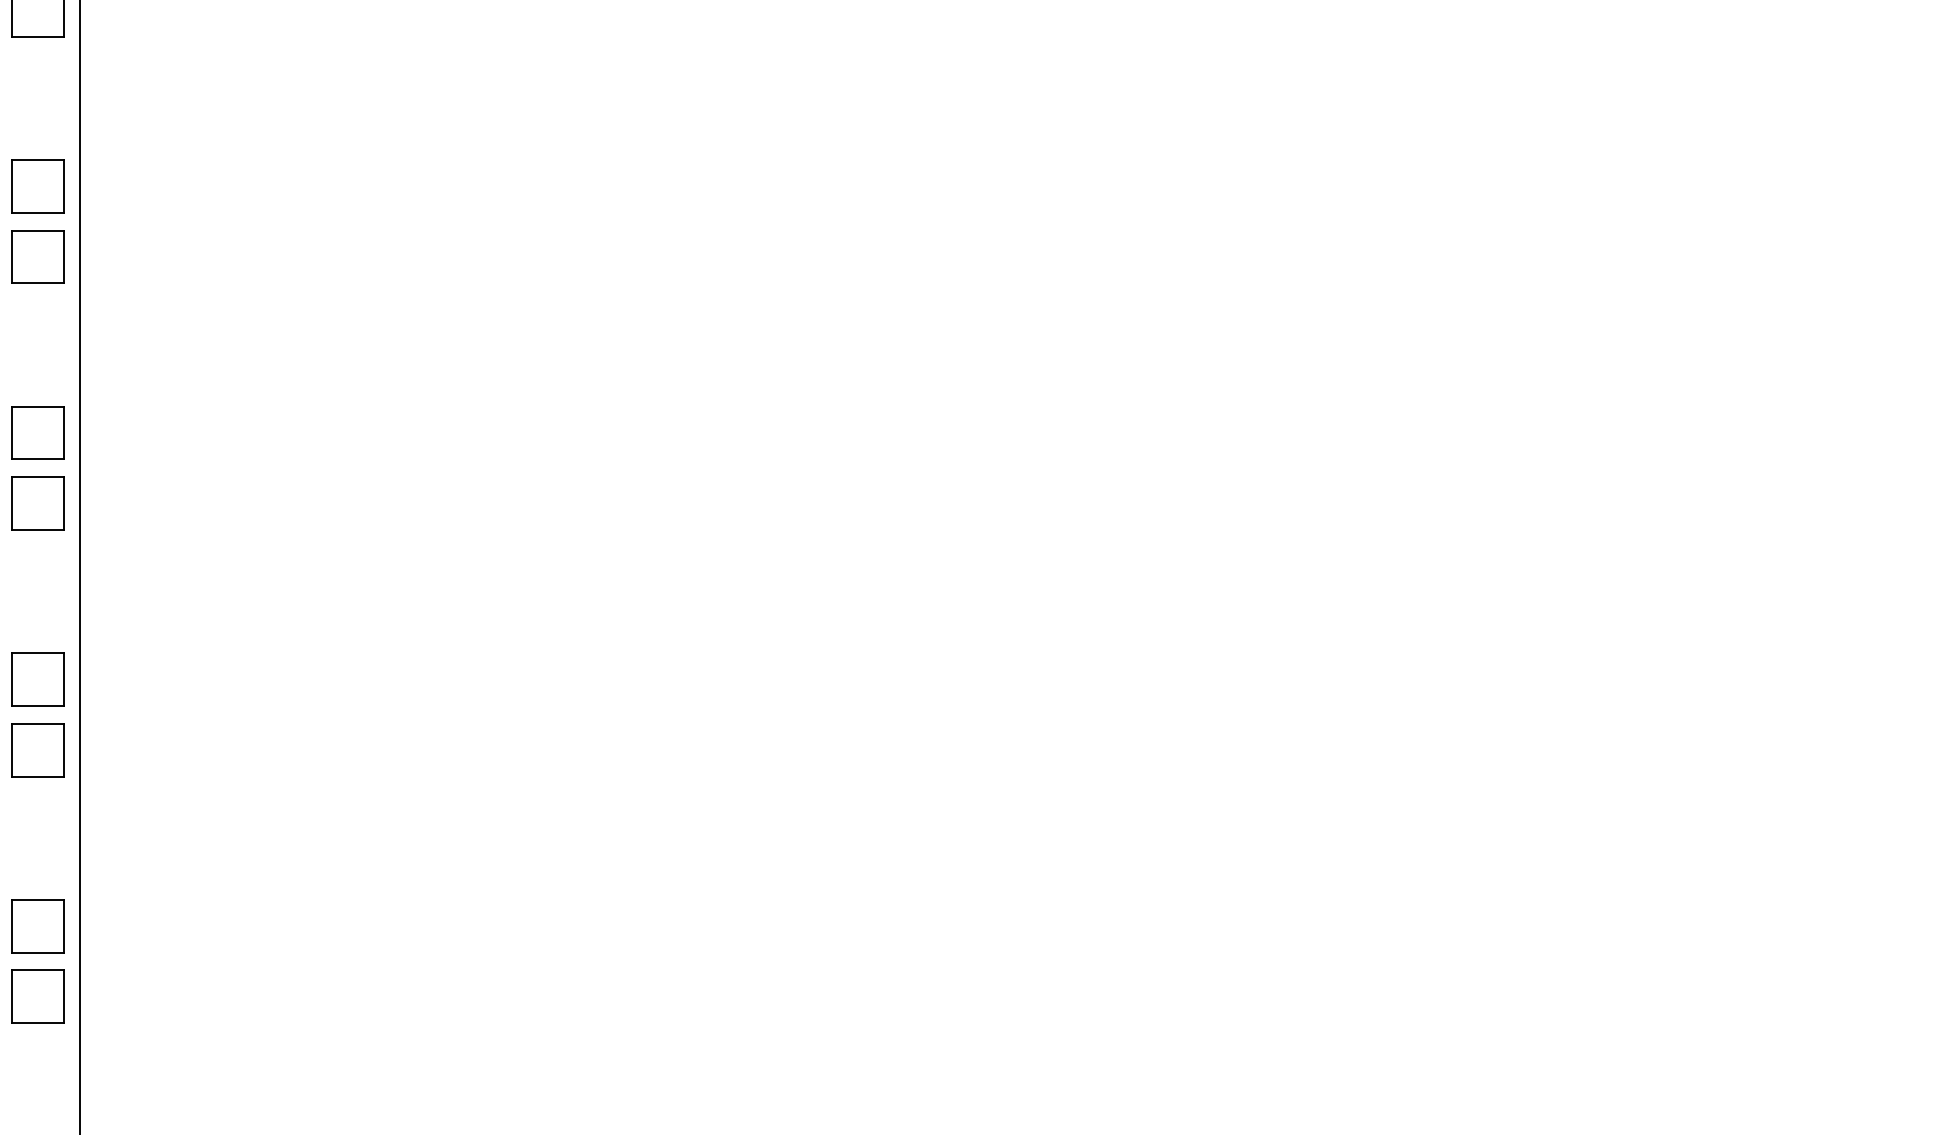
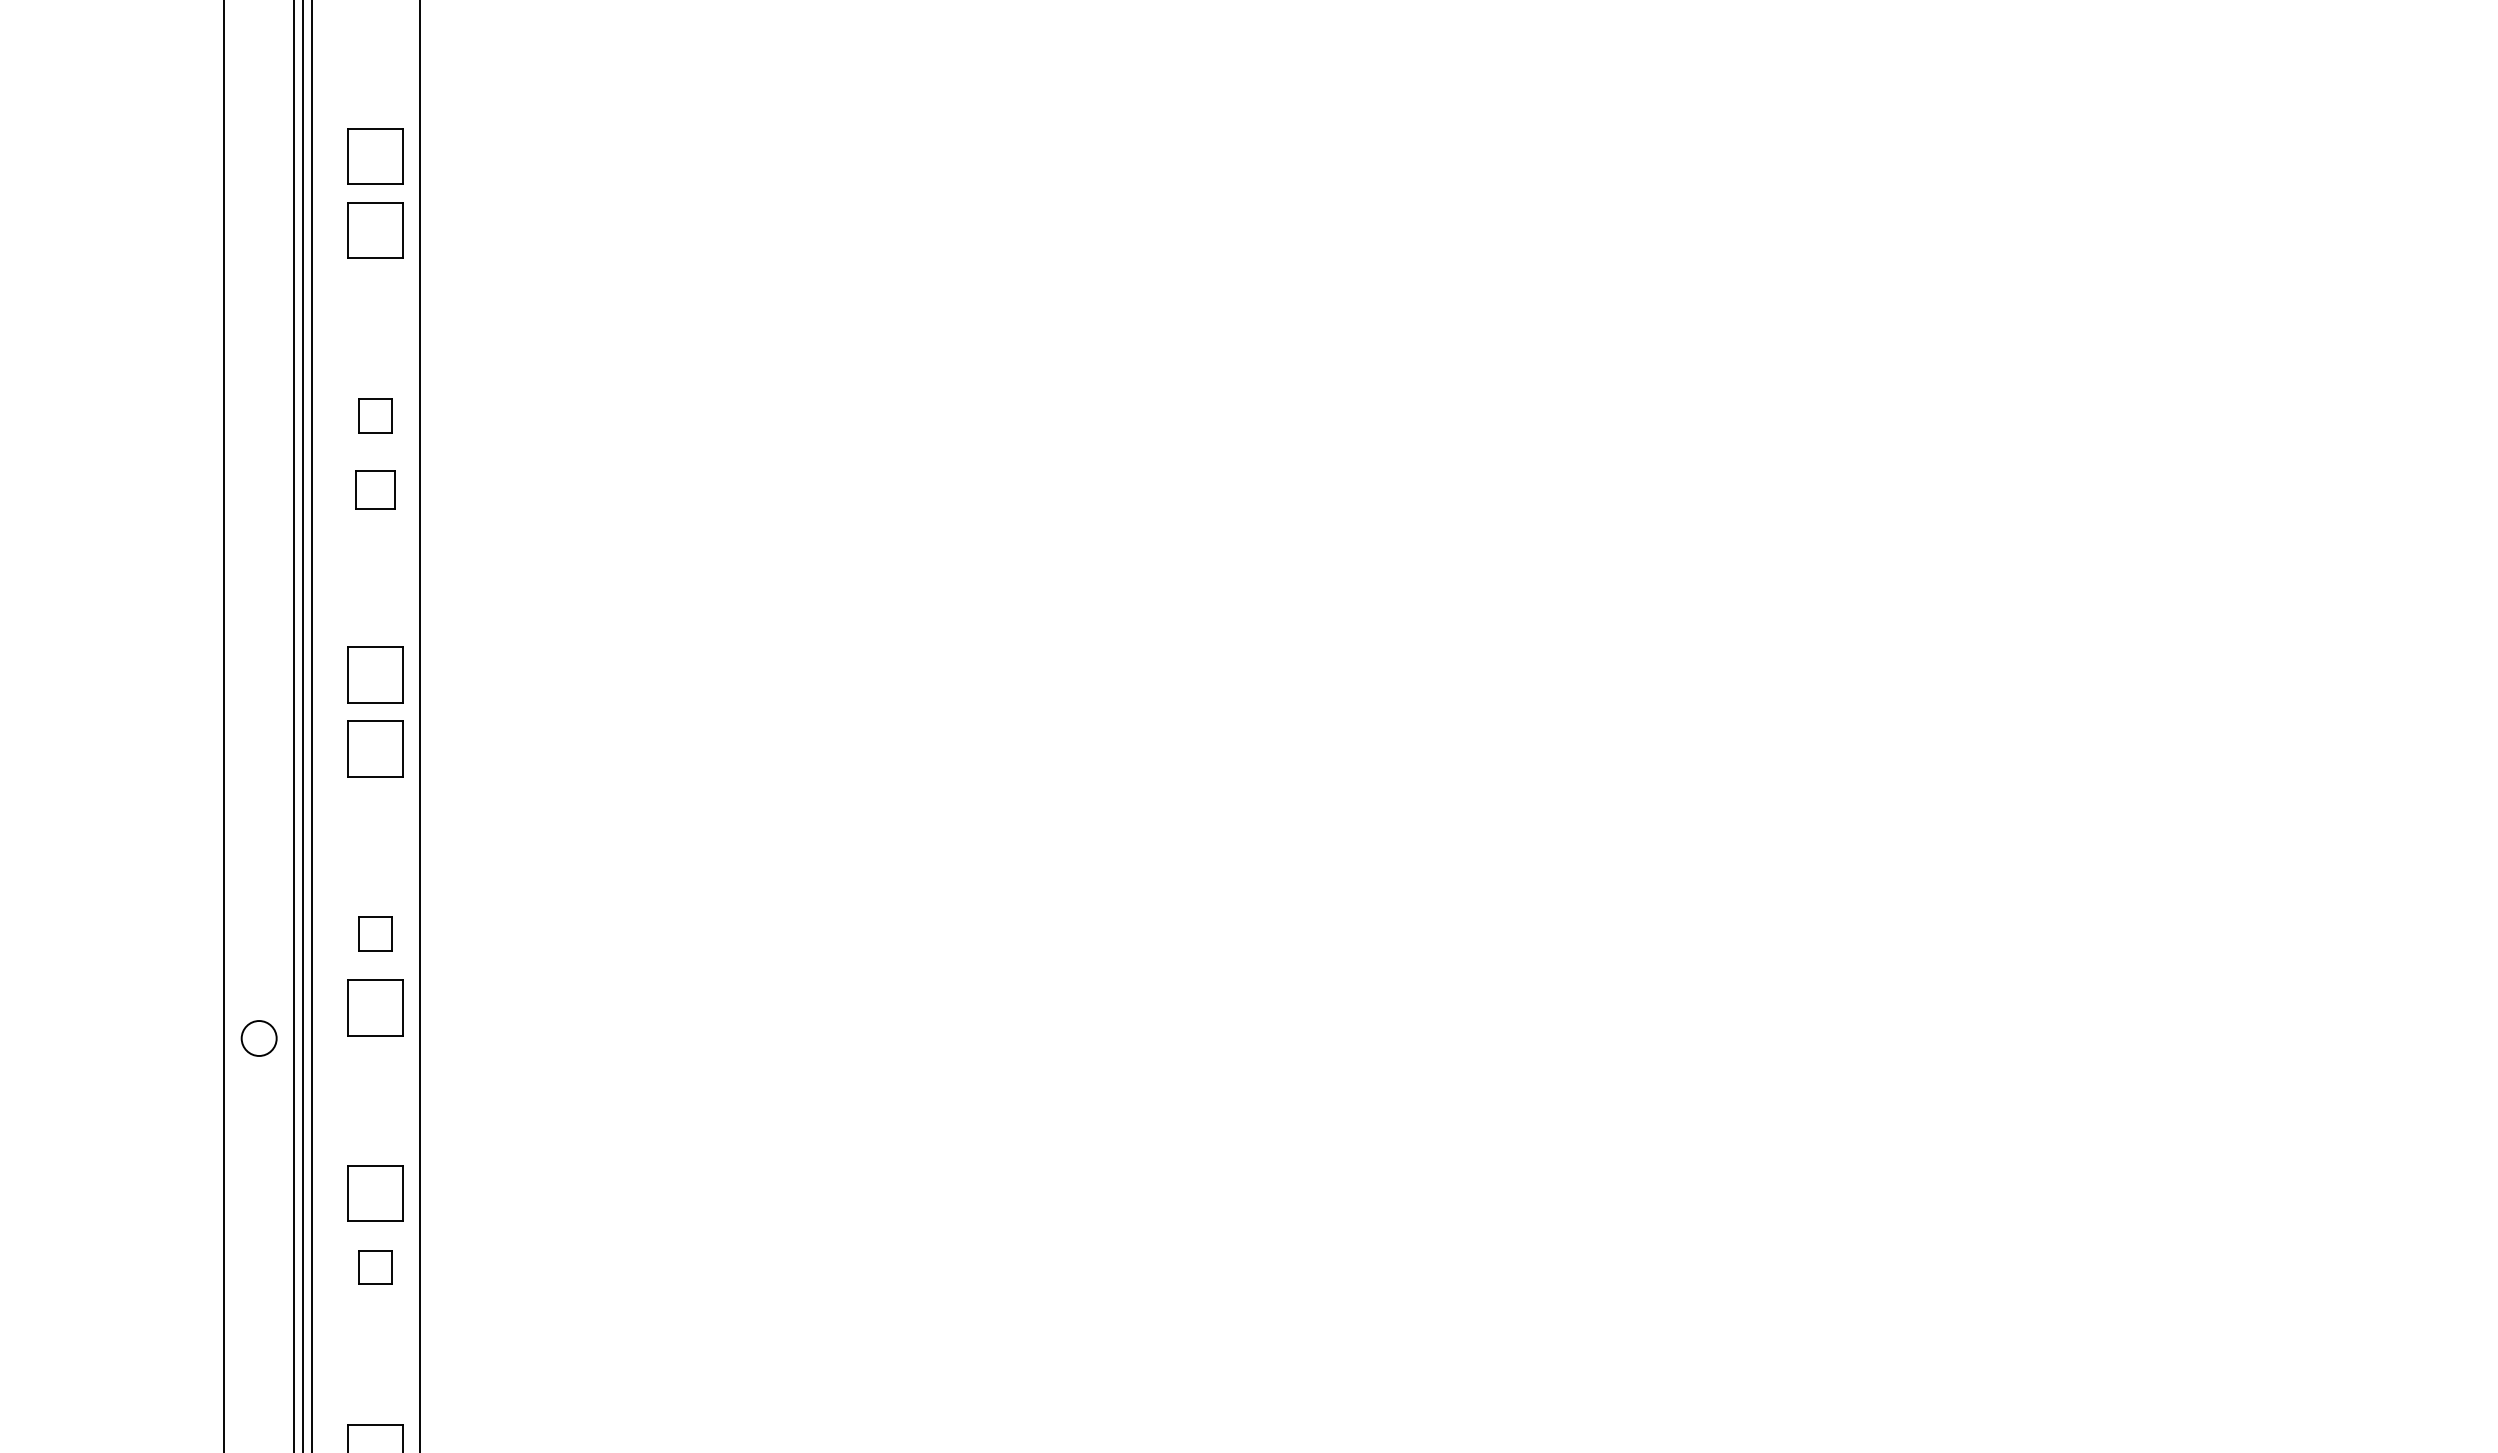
part: (37, 186) -> (375, 415), size x0.6
part: (37, 256) -> (375, 489), size x0.7
part: (37, 679) -> (375, 933), size x0.6
part: (37, 996) -> (375, 1267), size x0.6

